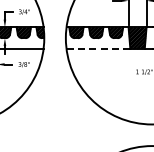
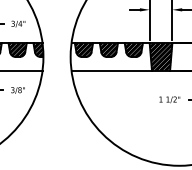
line: (98, 48) -> (111, 70), dashed -> solid

